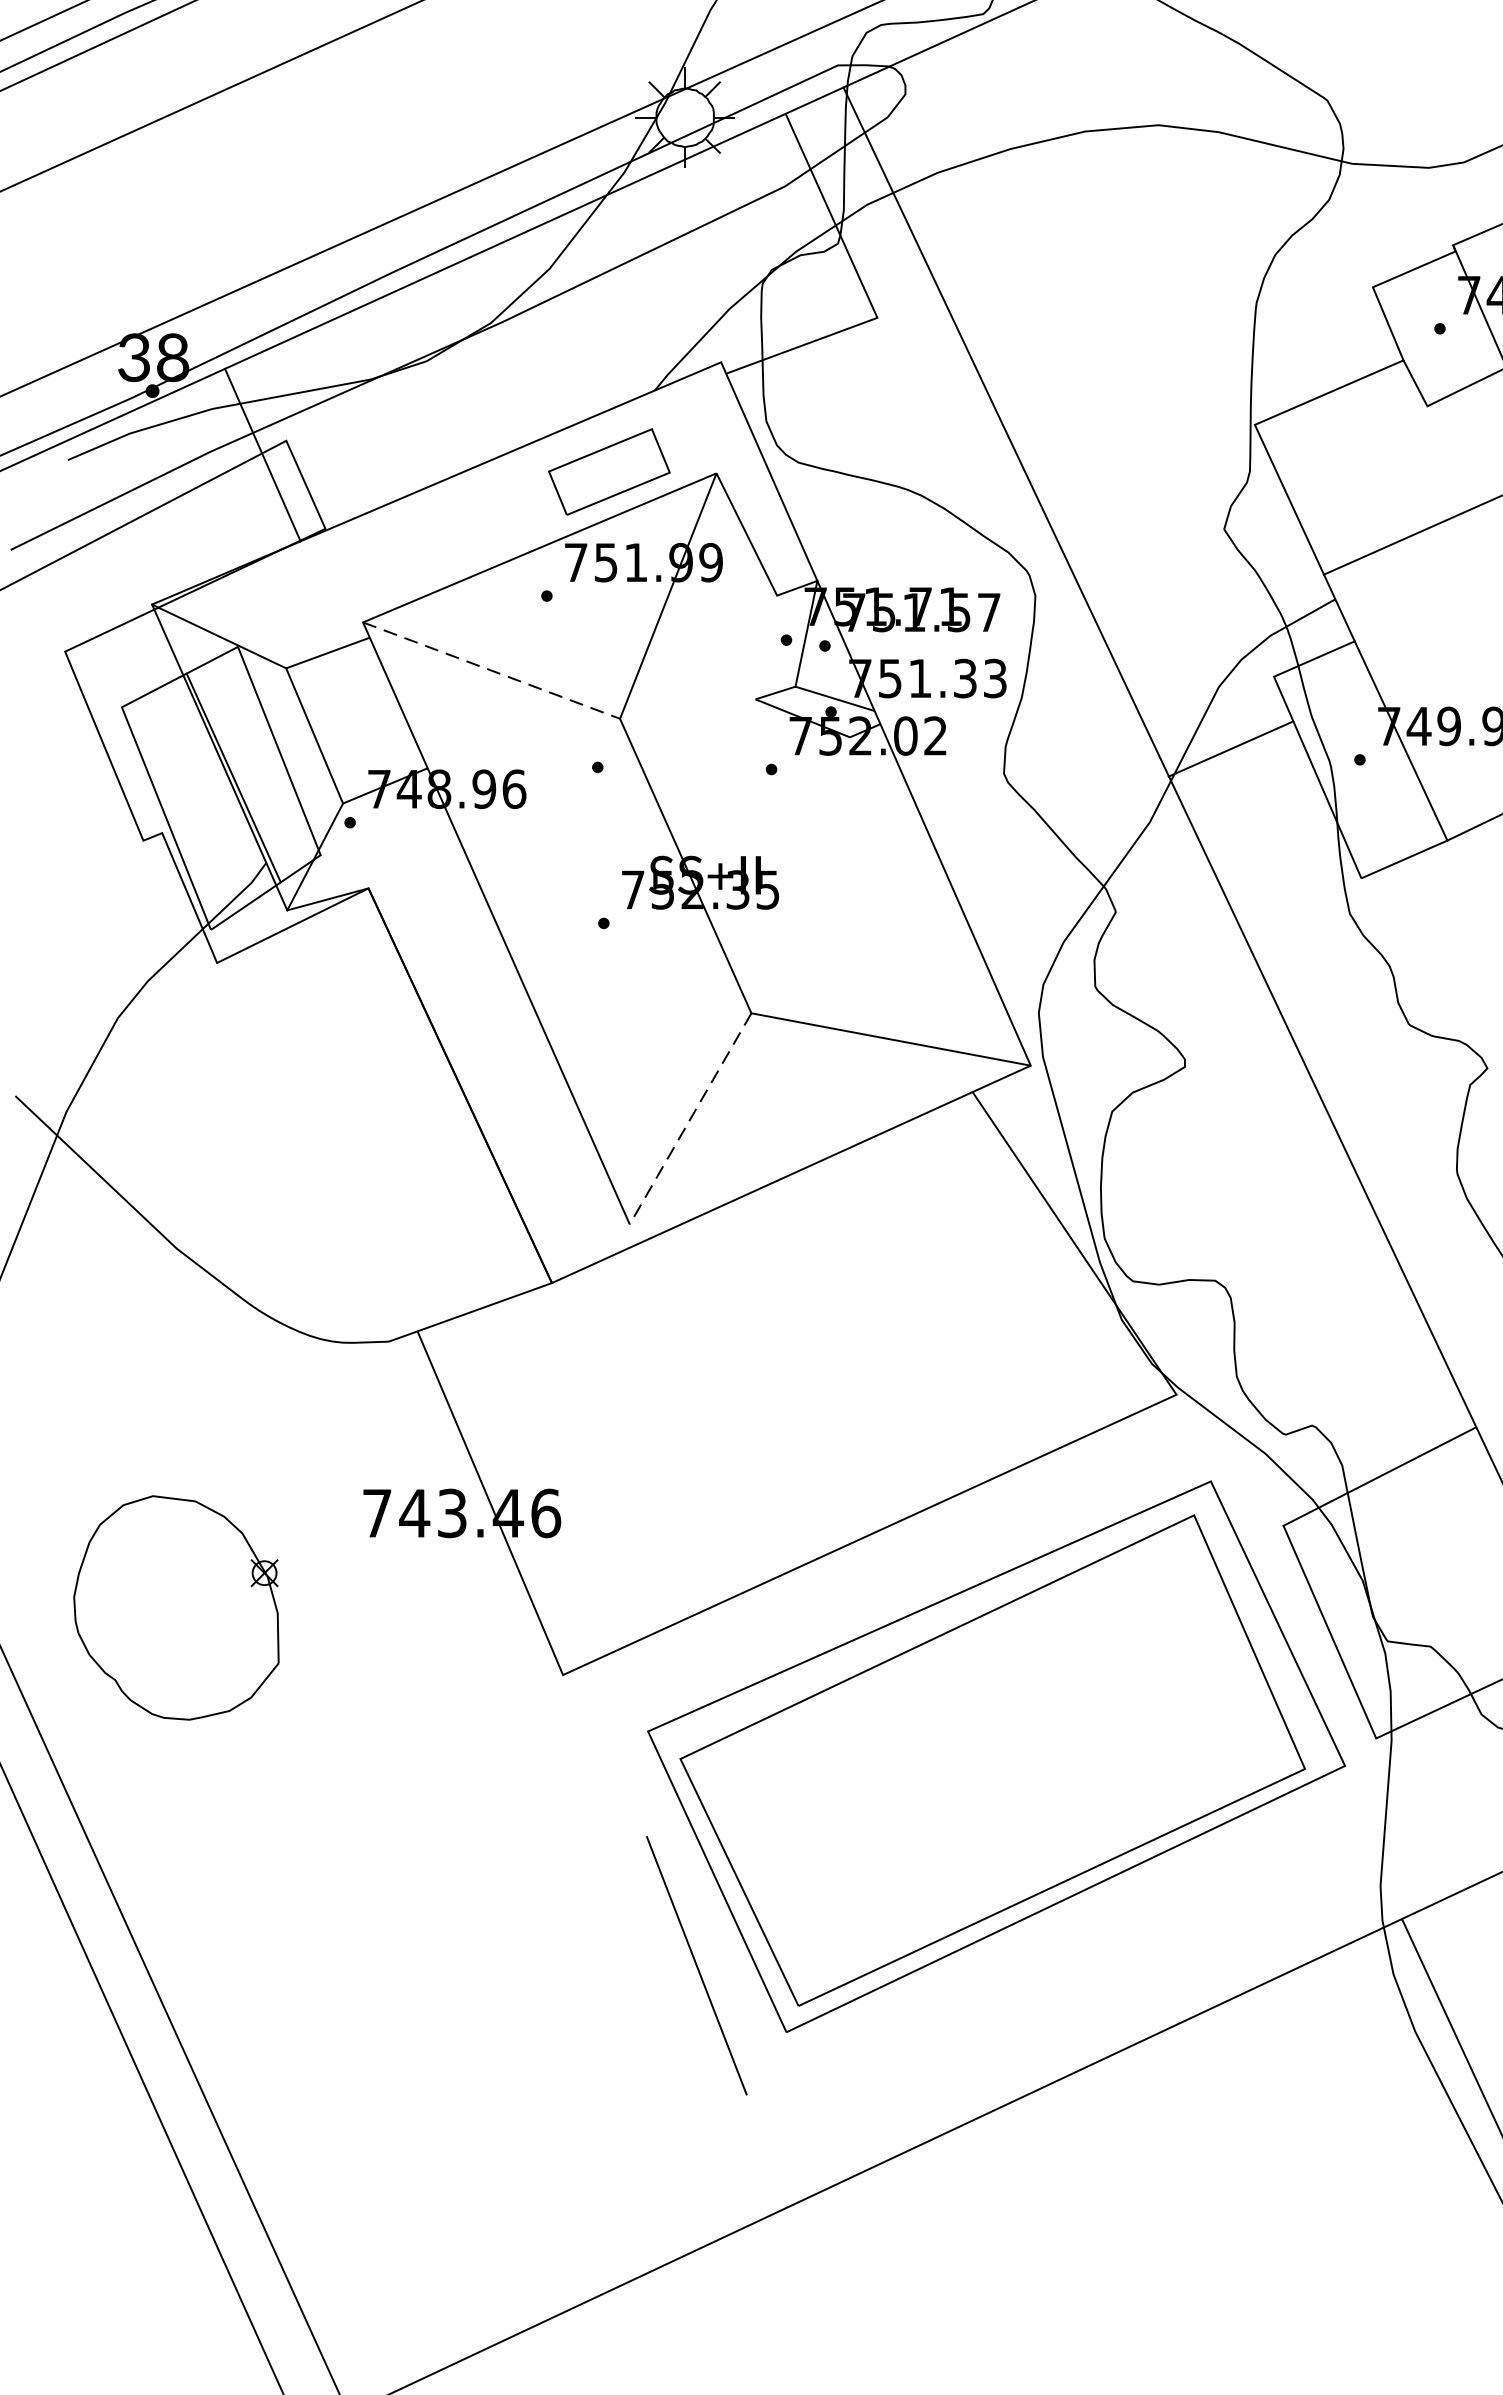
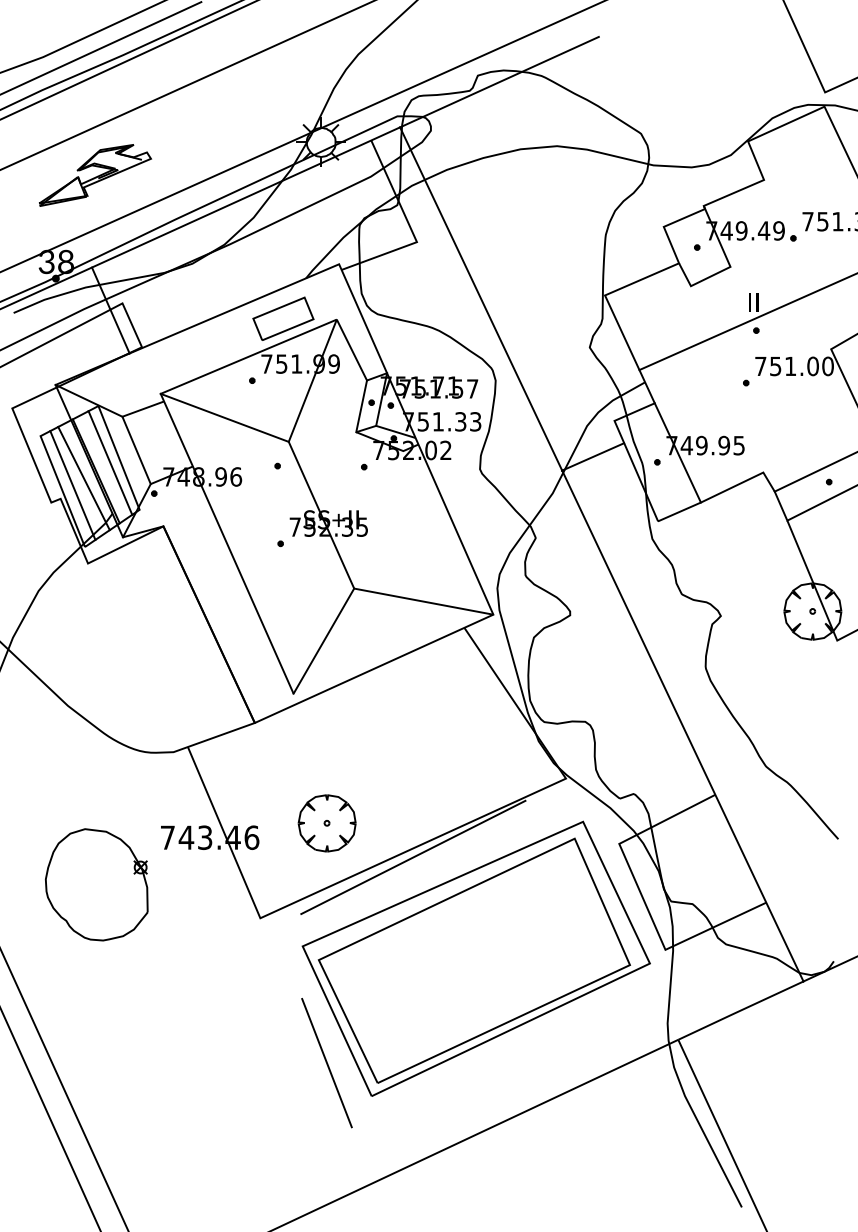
part: (232, 184) -> (95, 175), added
line: (766, 647) -> (361, 406), added
line: (493, 671) -> (225, 418), dashed -> solid
line: (262, 760) -> (110, 462), added
line: (208, 792) -> (83, 478), added
line: (185, 806) -> (72, 485), added
line: (689, 1119) -> (323, 641), dashed -> solid
part: (695, 1484) -> (326, 823), added
line: (870, 1553) -> (413, 857), added
part: (175, 1607) -> (96, 884), moved

